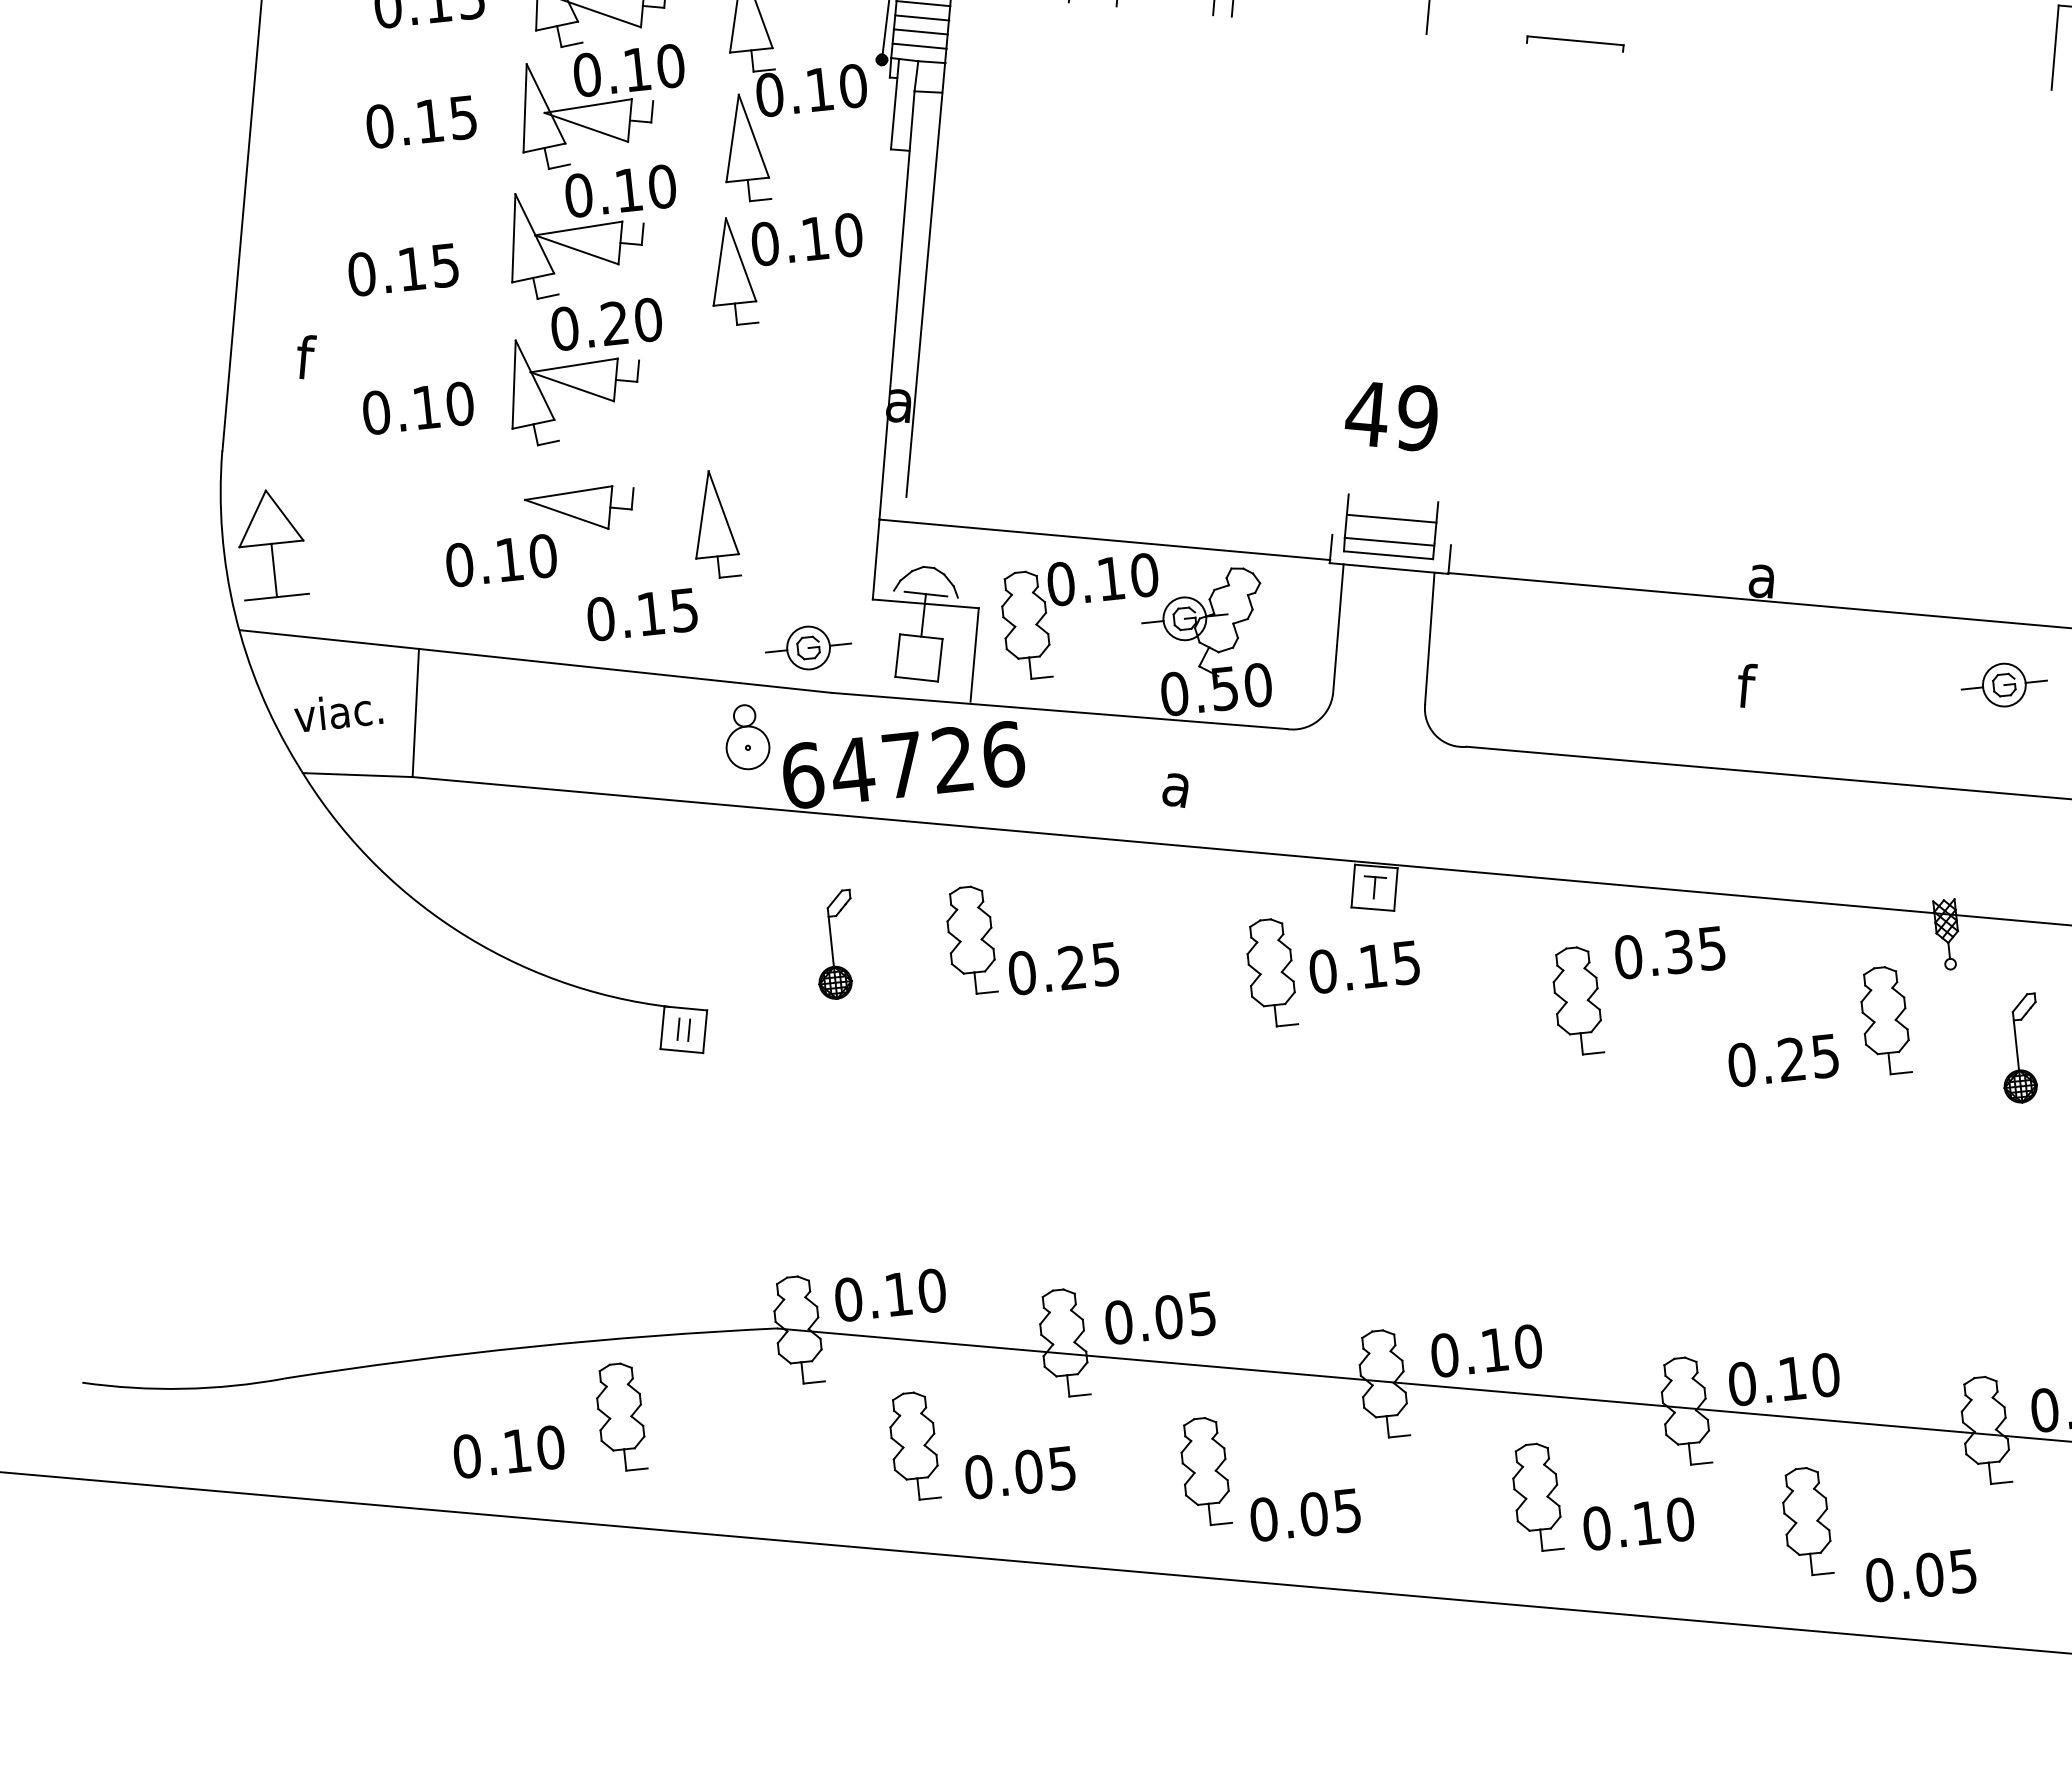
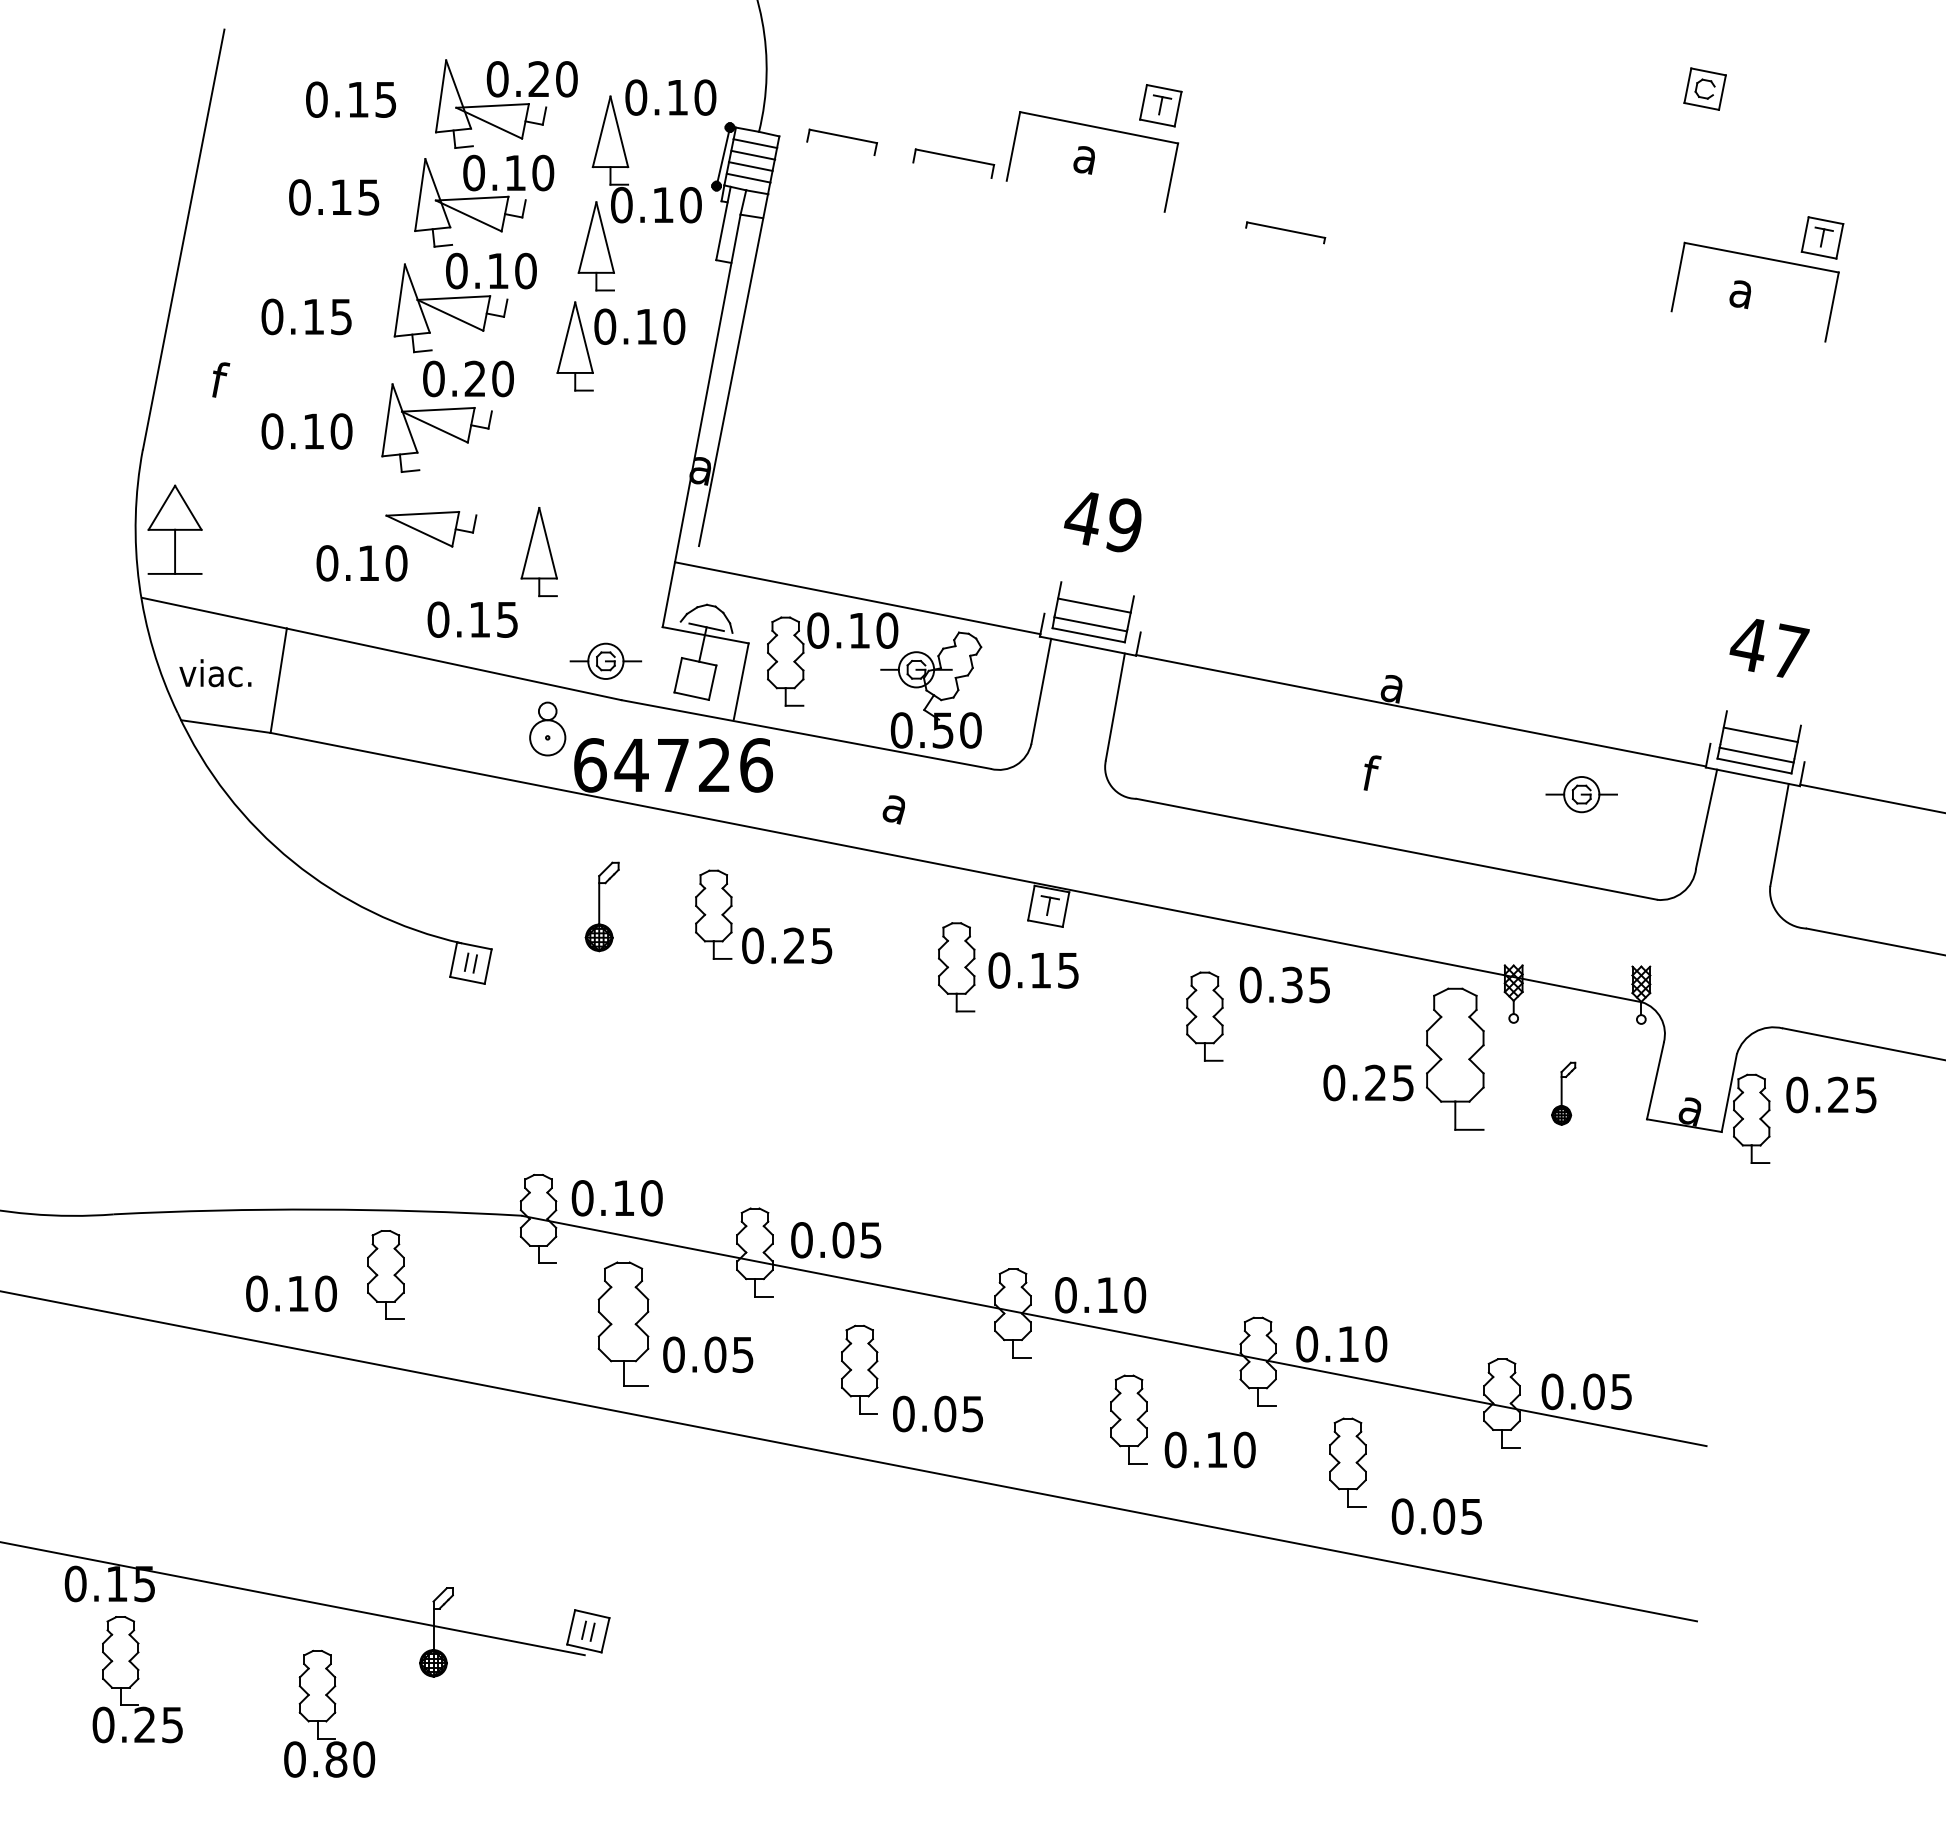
part: (1884, 1021) -> (1454, 1059), size x1.6
part: (2020, 1048) -> (1563, 1093), size x0.7
part: (913, 1445) -> (623, 1323), size x1.4

